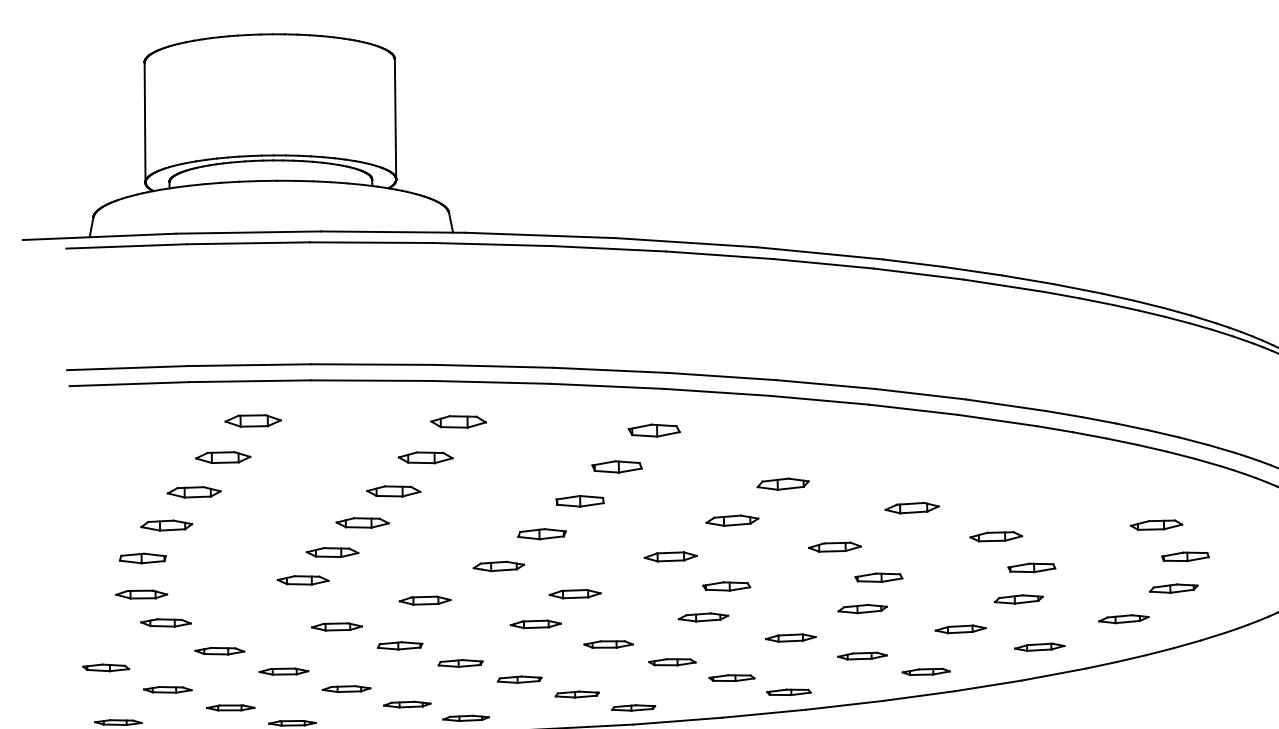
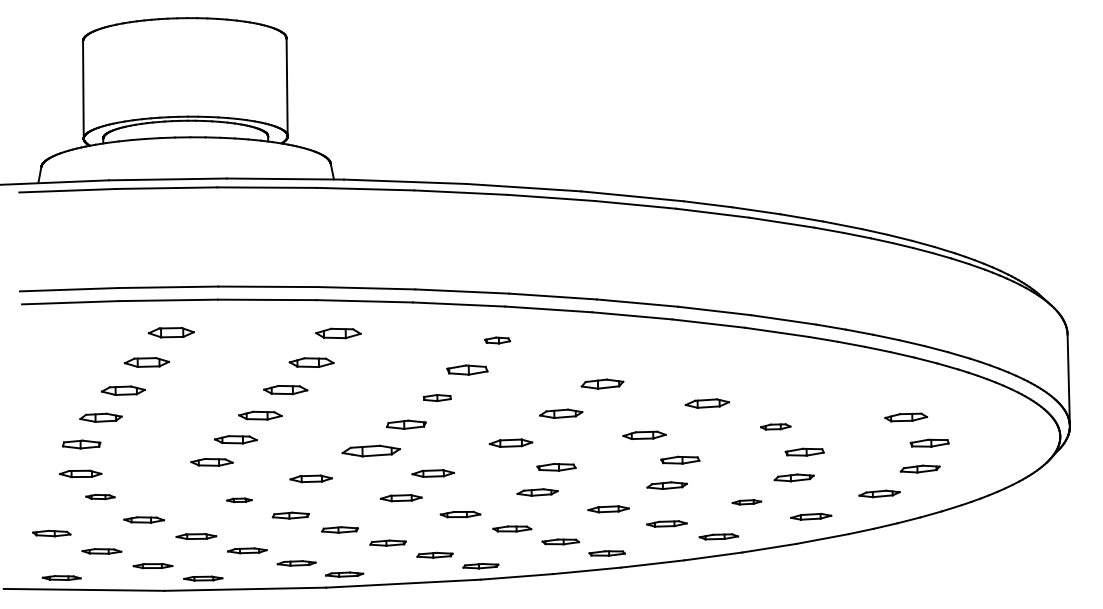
part: (654, 430) -> (497, 340), size x0.6
part: (580, 500) -> (437, 397), size x0.7
part: (995, 536) -> (775, 426), size x0.7
part: (498, 565) -> (370, 450), size x1.4
part: (166, 622) -> (100, 496), size x0.7
part: (336, 627) -> (239, 500), size x0.6
part: (960, 629) -> (746, 502), size x0.7

